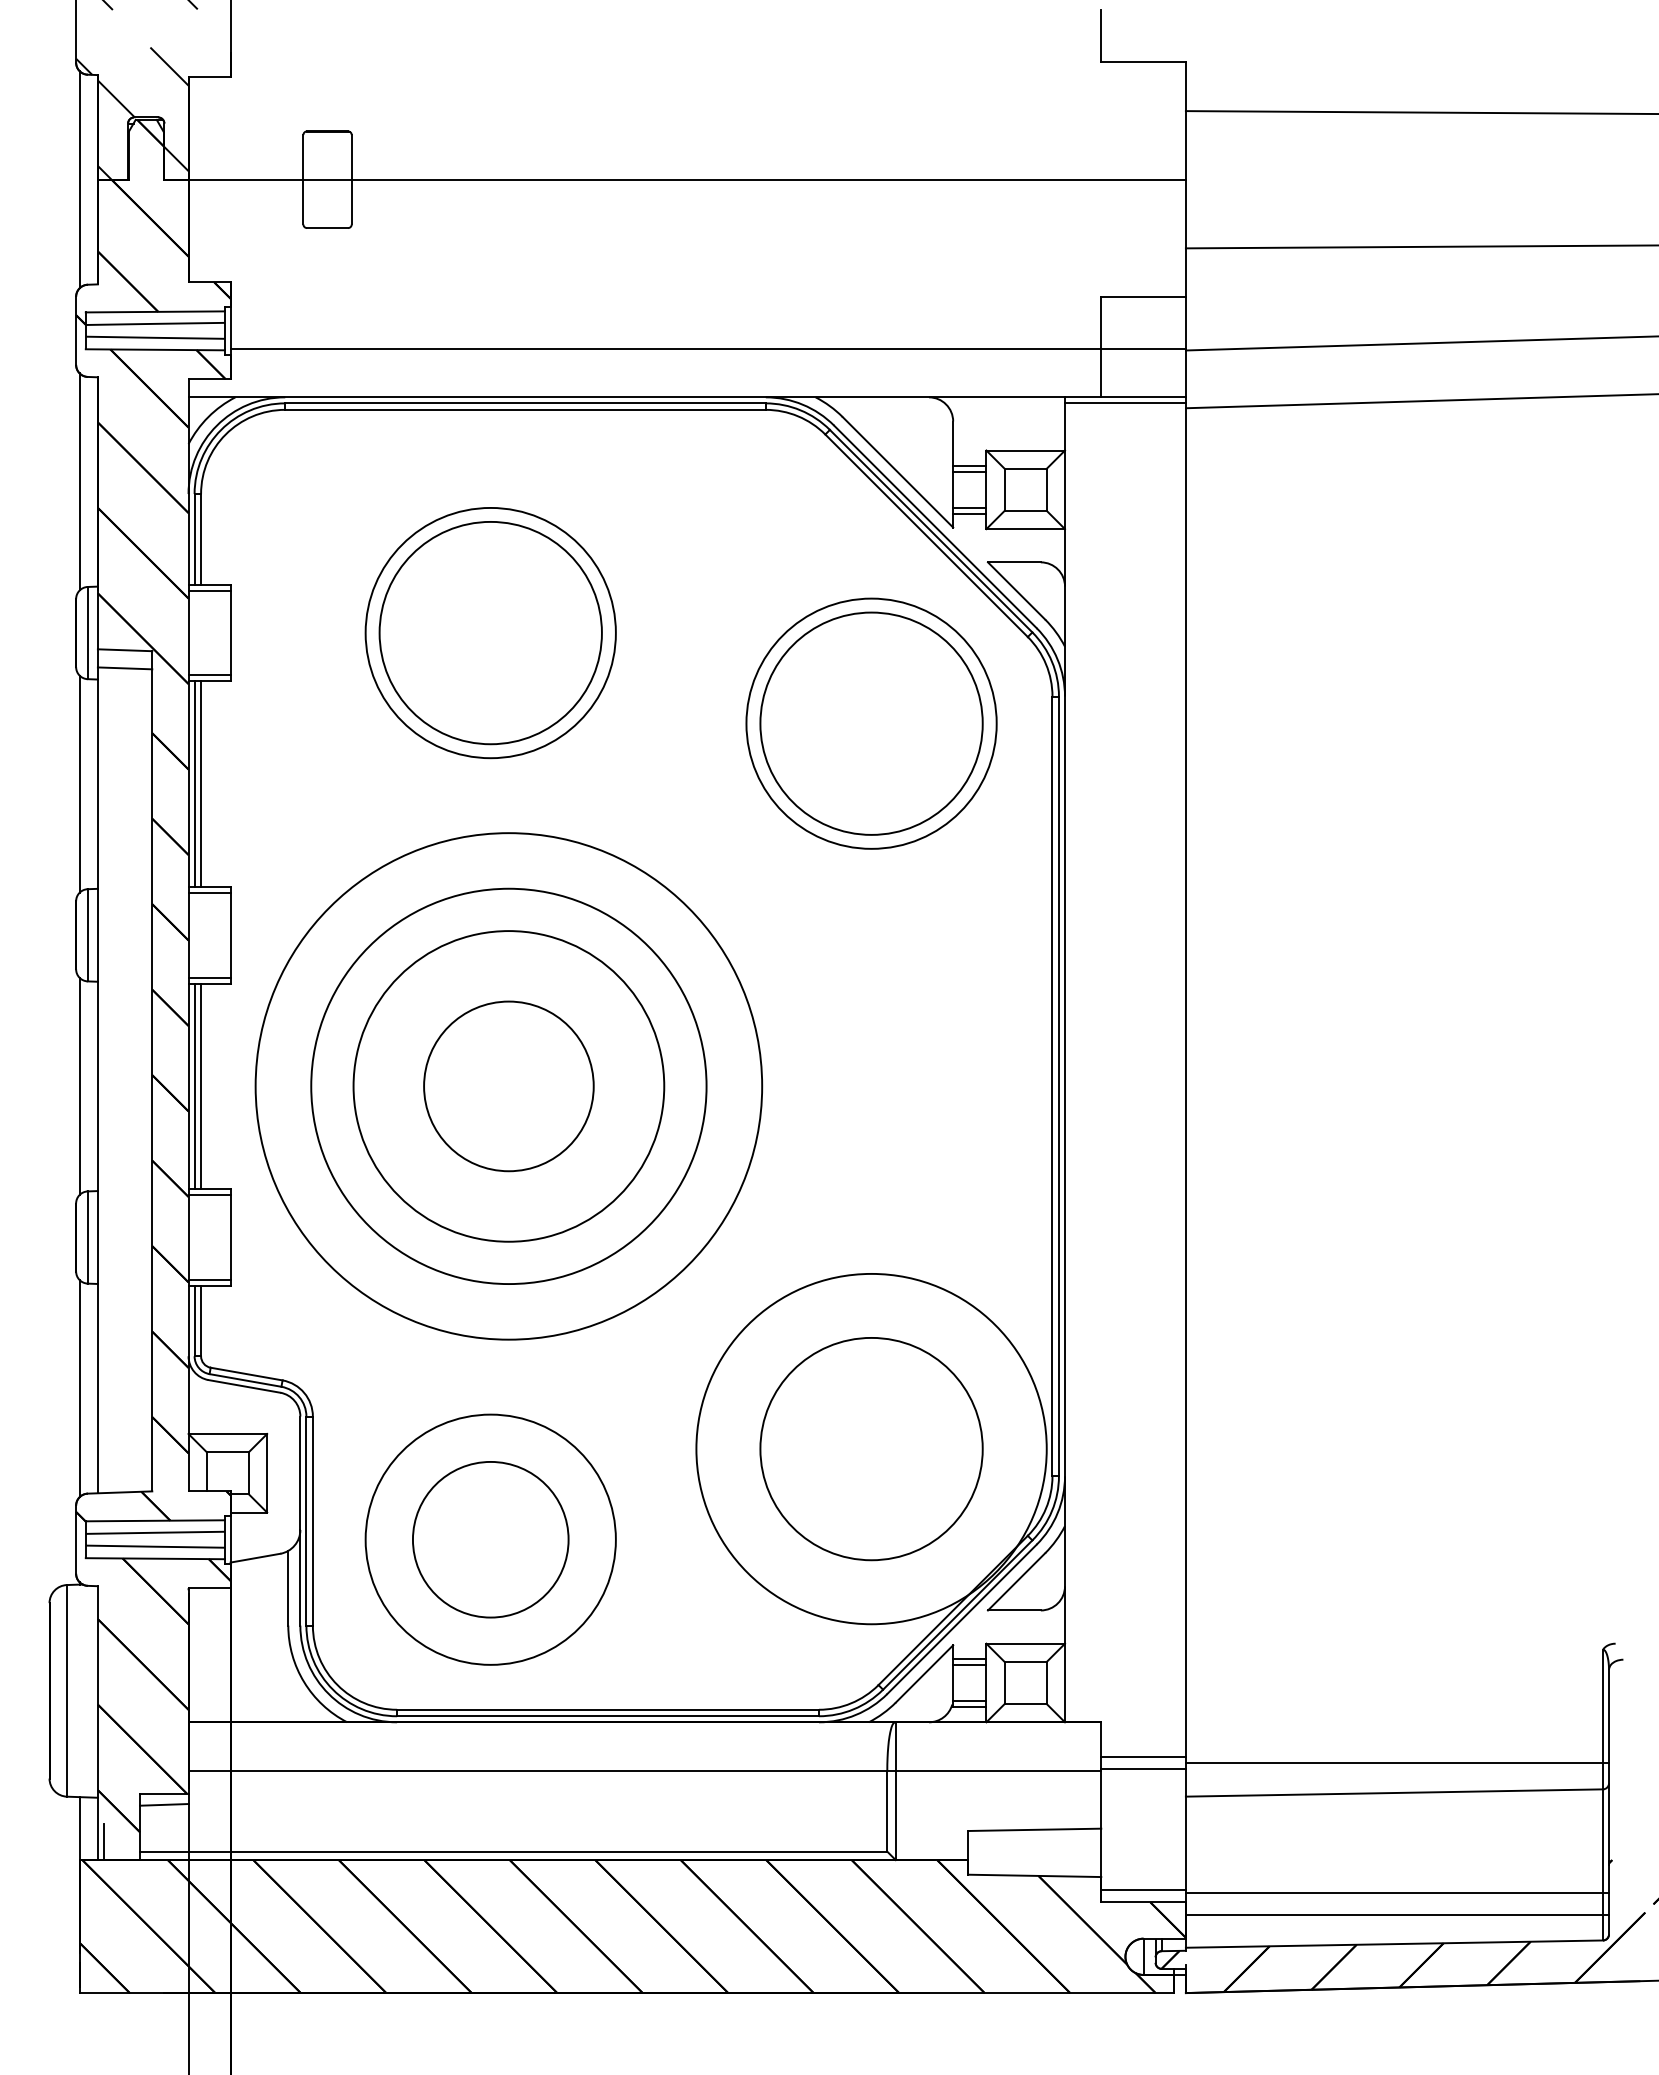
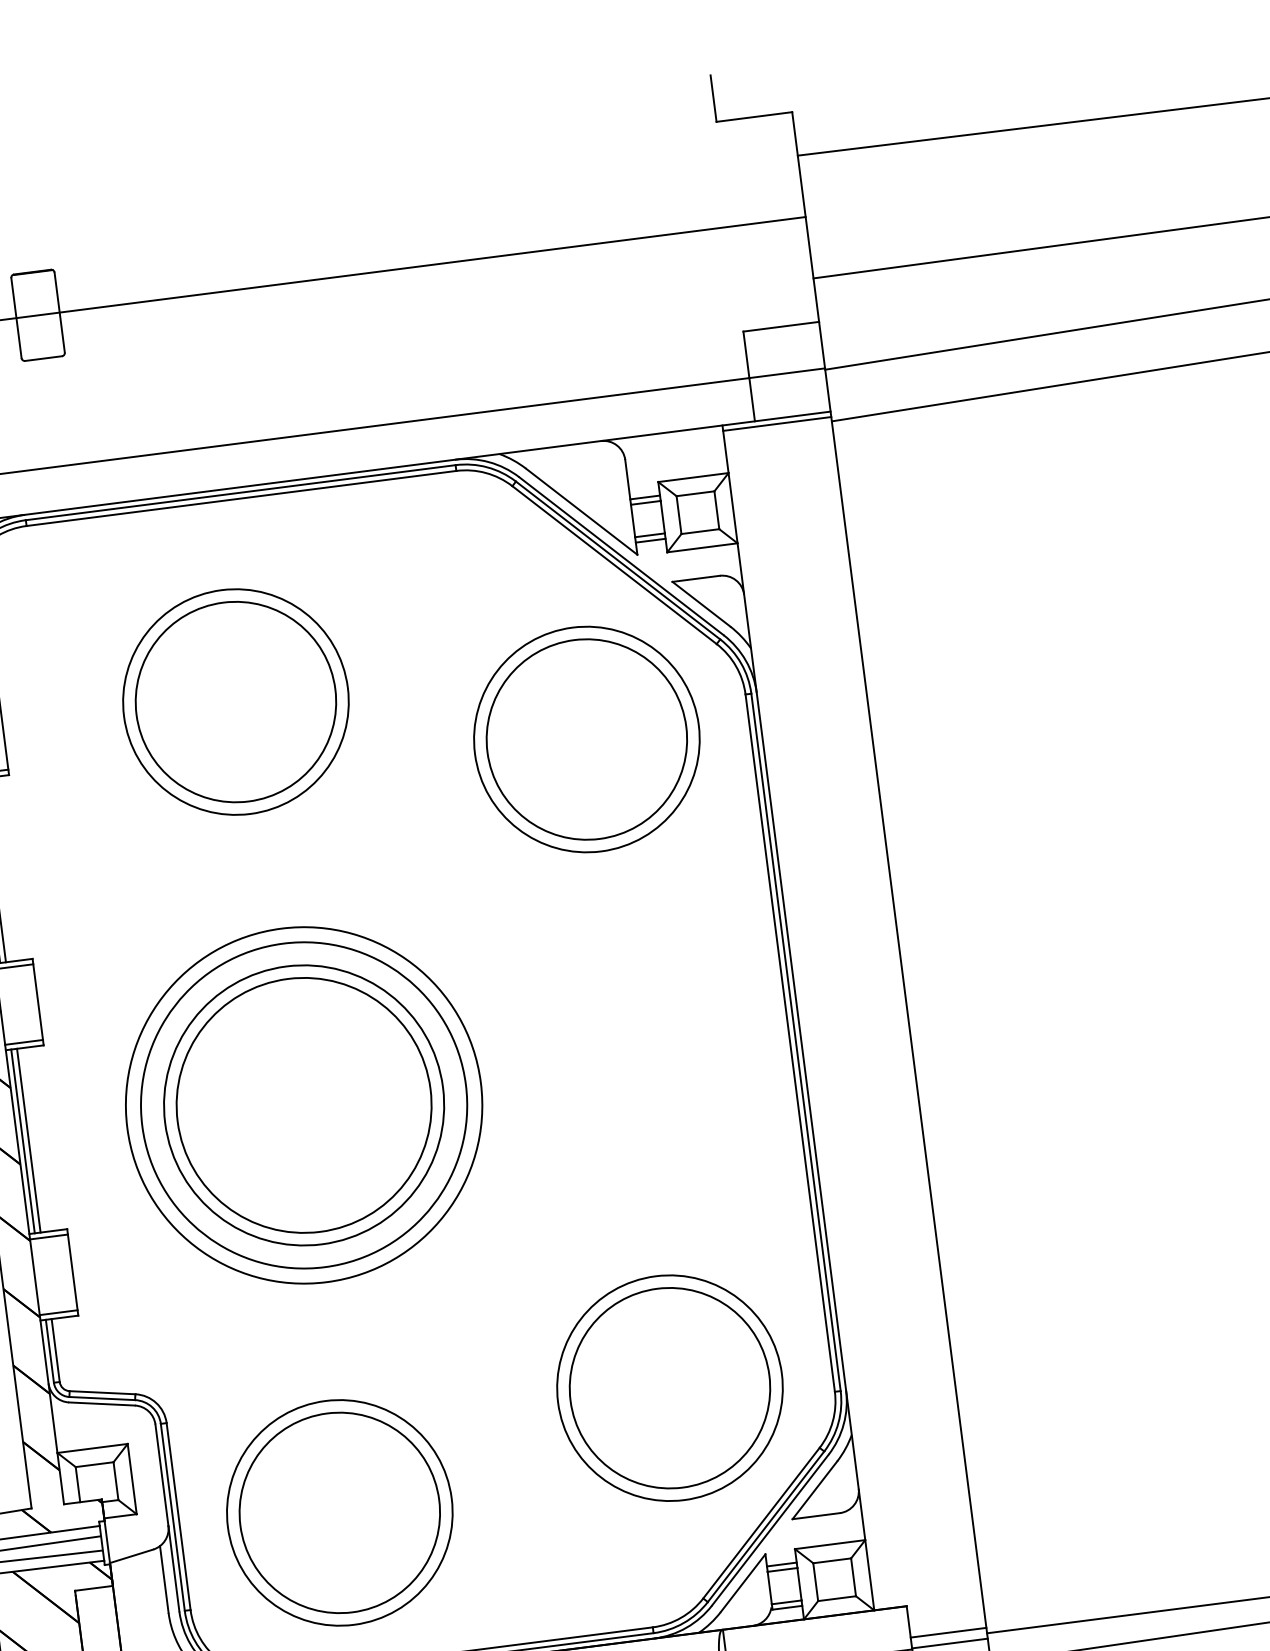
circle: (508, 1086) -> (303, 1105), size x0.71
circle: (508, 1086) -> (303, 1105), size x1.67
circle: (871, 1448) -> (669, 1387), size x0.71
circle: (490, 1539) -> (339, 1512), size x1.43

